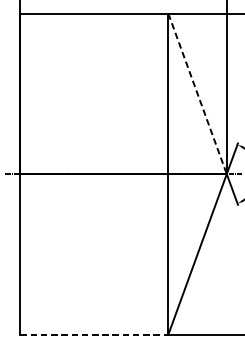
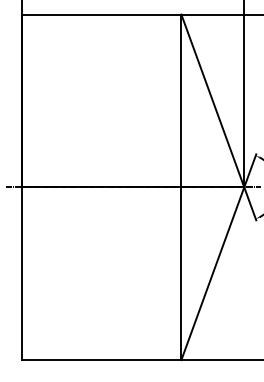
line: (197, 93) -> (212, 100), dashed -> solid
line: (94, 334) -> (101, 360), dashed -> solid

